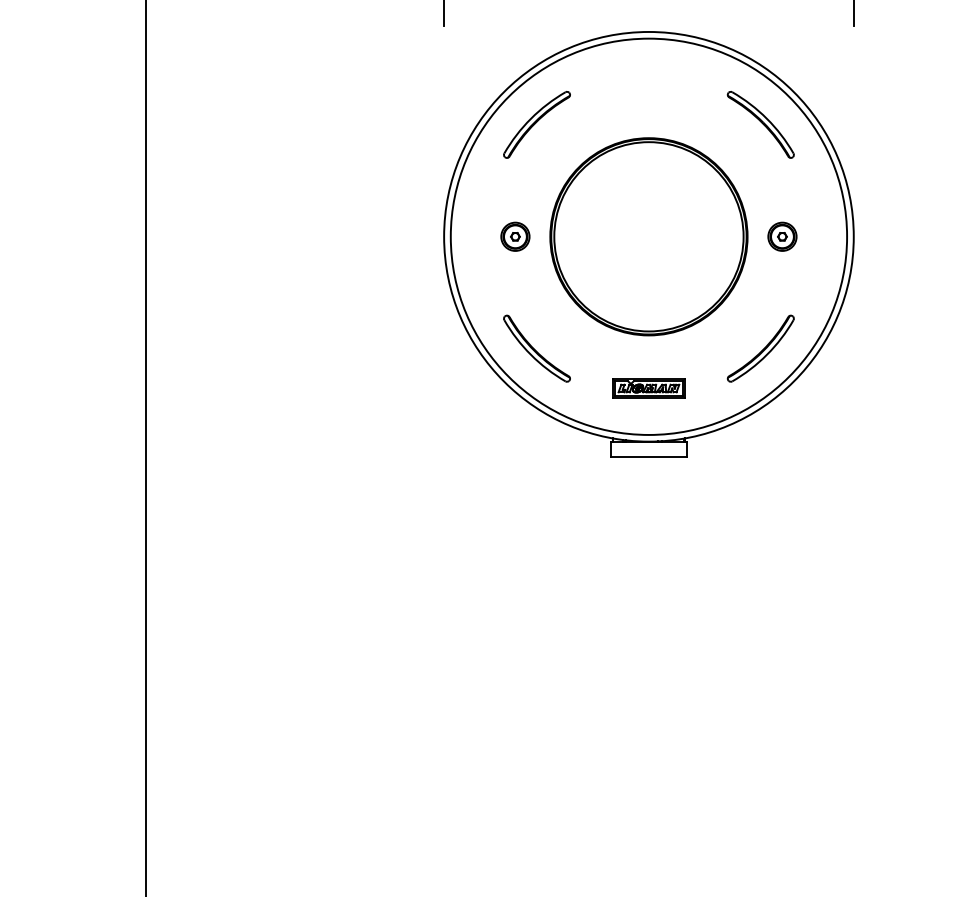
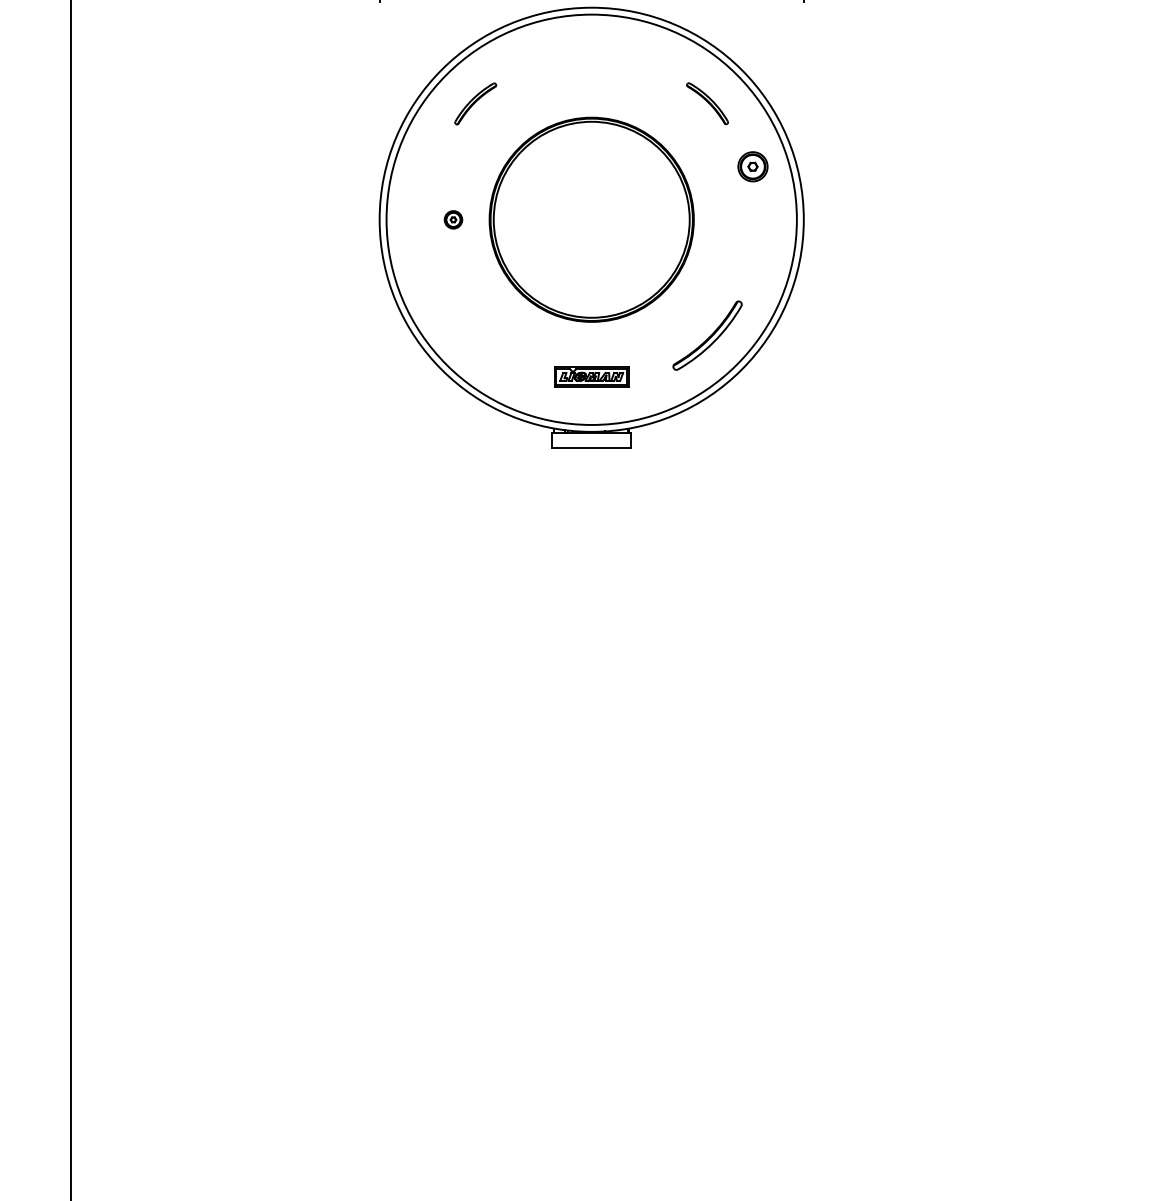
part: (536, 124) -> (475, 103), size x0.6
part: (760, 124) -> (707, 103), size x0.6
part: (515, 236) -> (453, 219), size x0.6
part: (782, 236) -> (752, 166), moved
part: (536, 348) -> (475, 335), removed

